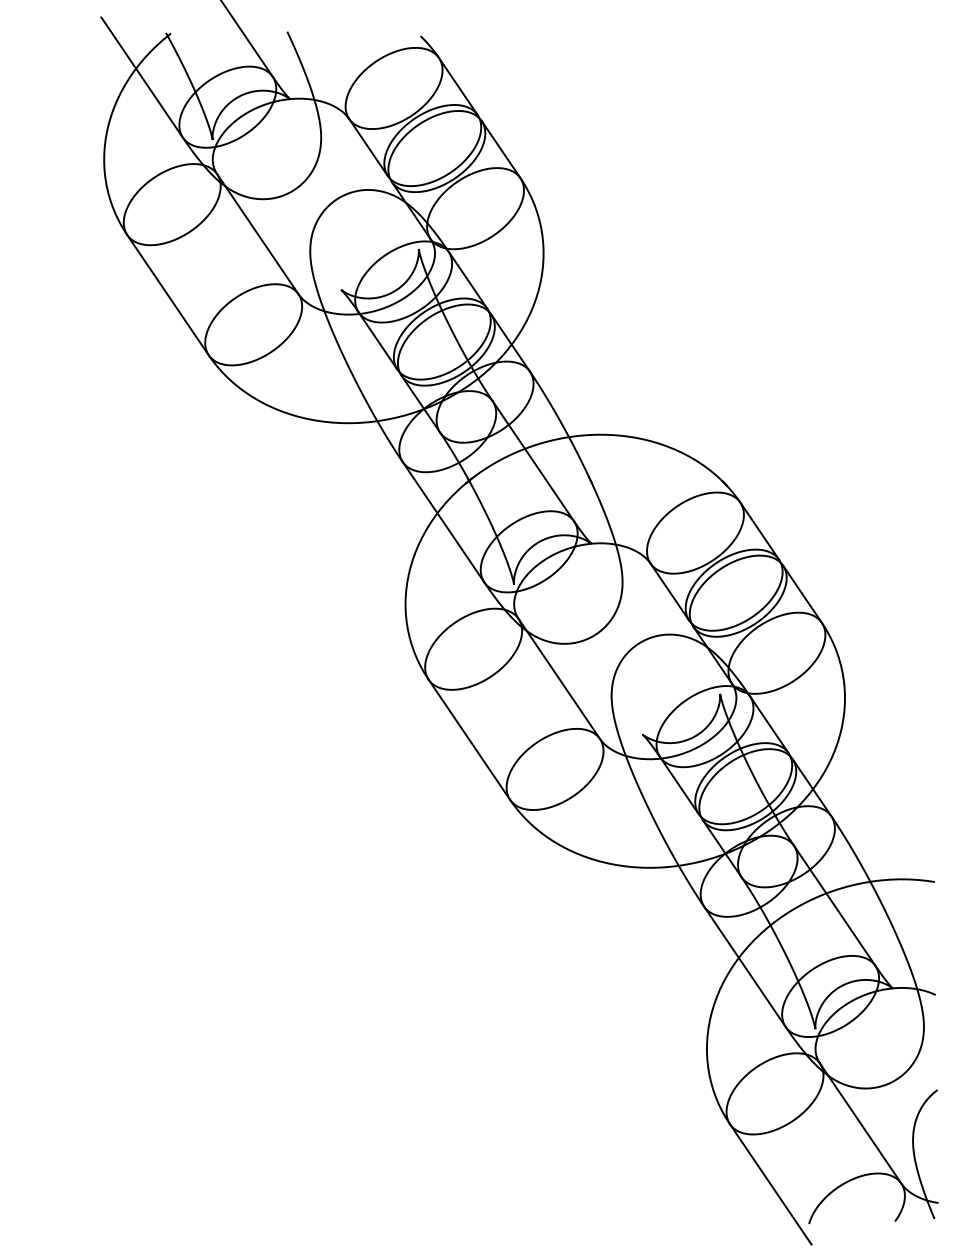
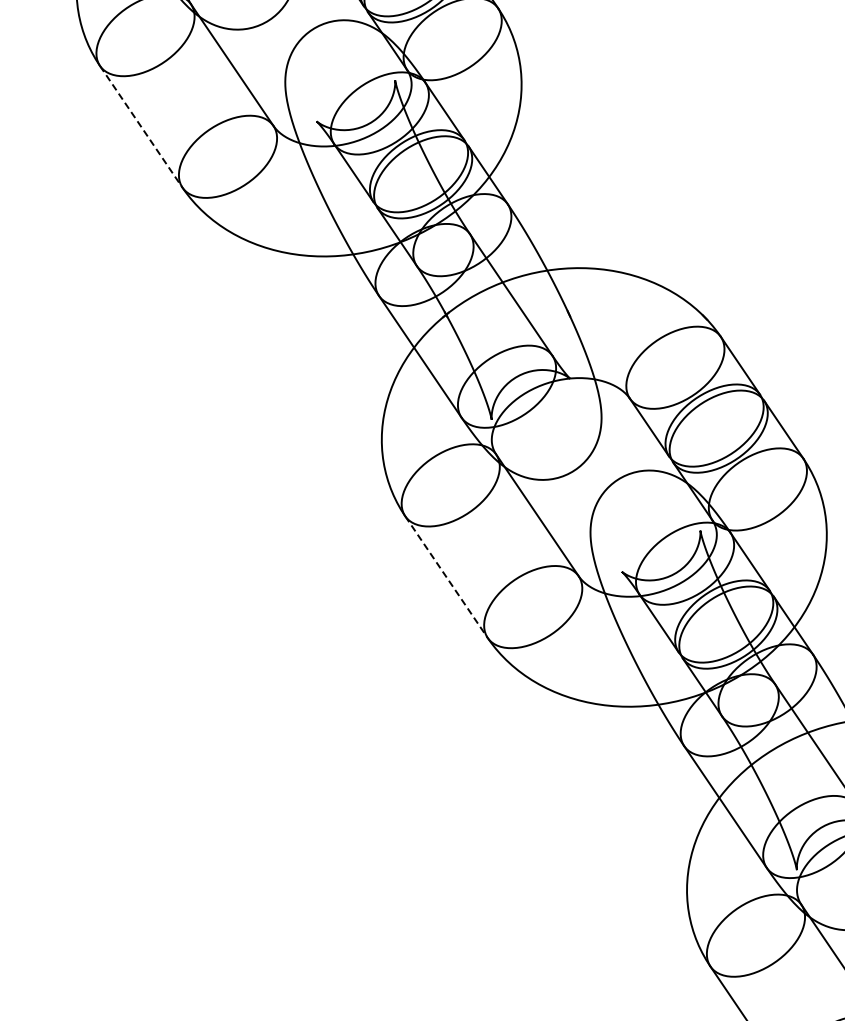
line: (168, 295) -> (141, 127), solid -> dashed
line: (469, 739) -> (446, 576), solid -> dashed

